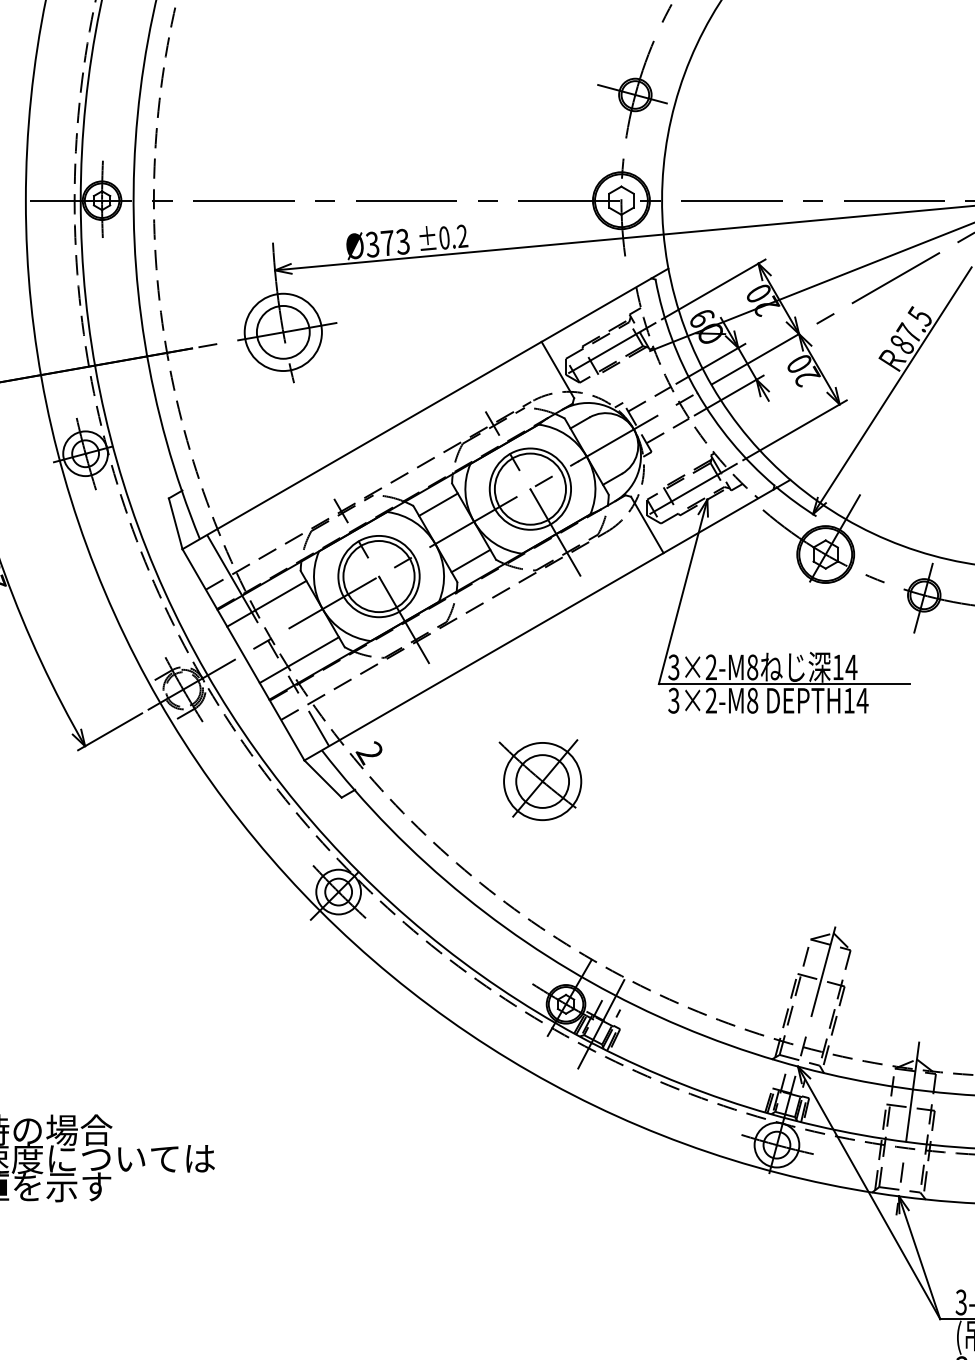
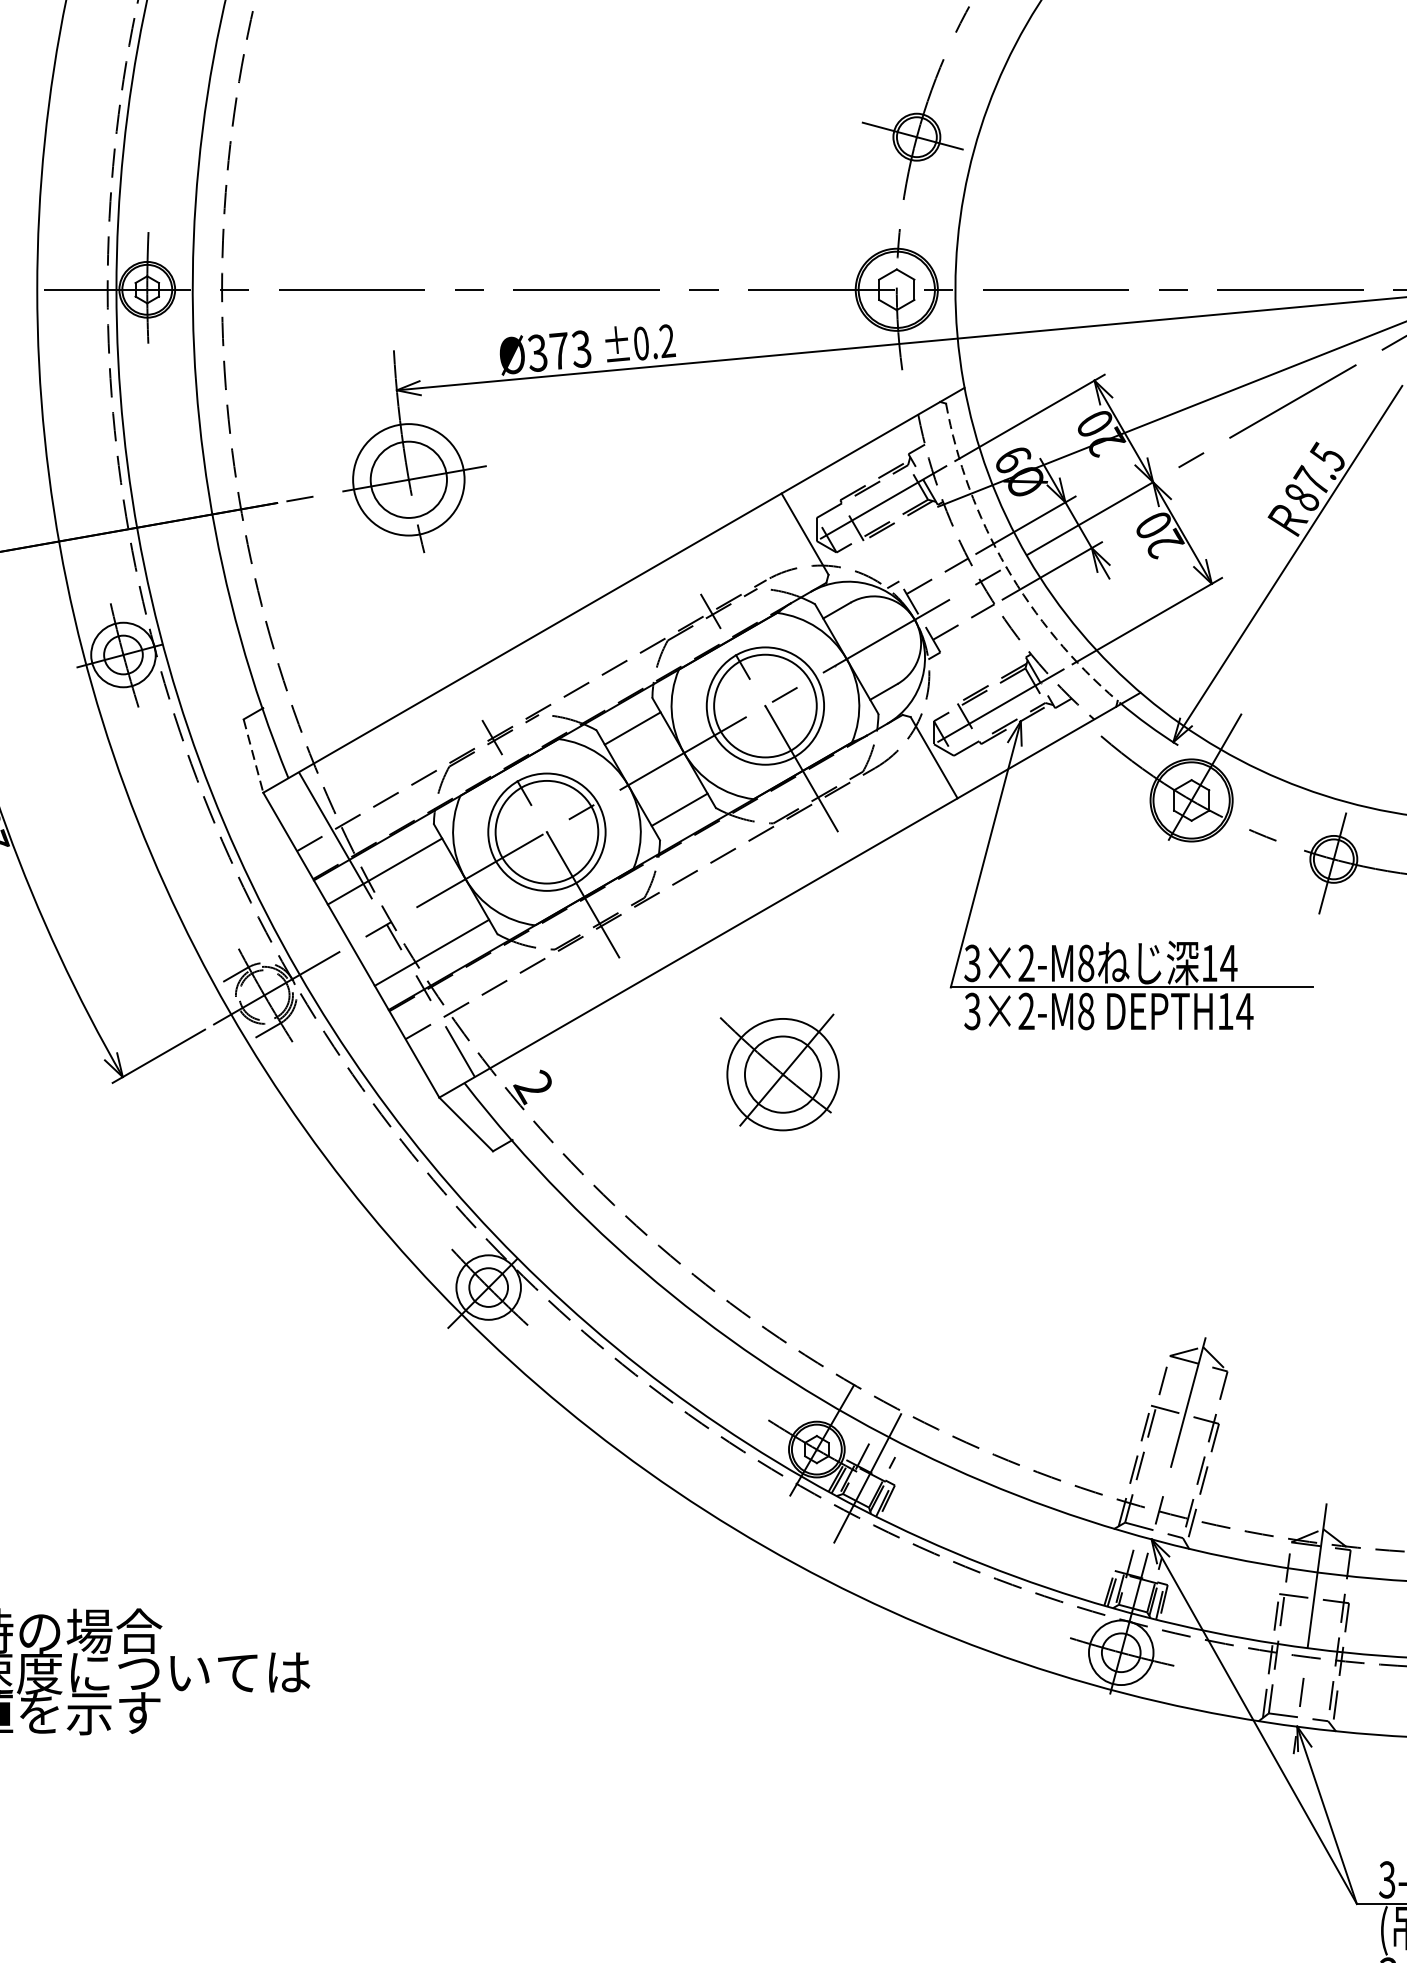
arc: (697, 392) -> (1006, 566), solid -> dashed
line: (175, 524) -> (253, 757), solid -> dashed
part: (540, 779) -> (779, 1071), moved

